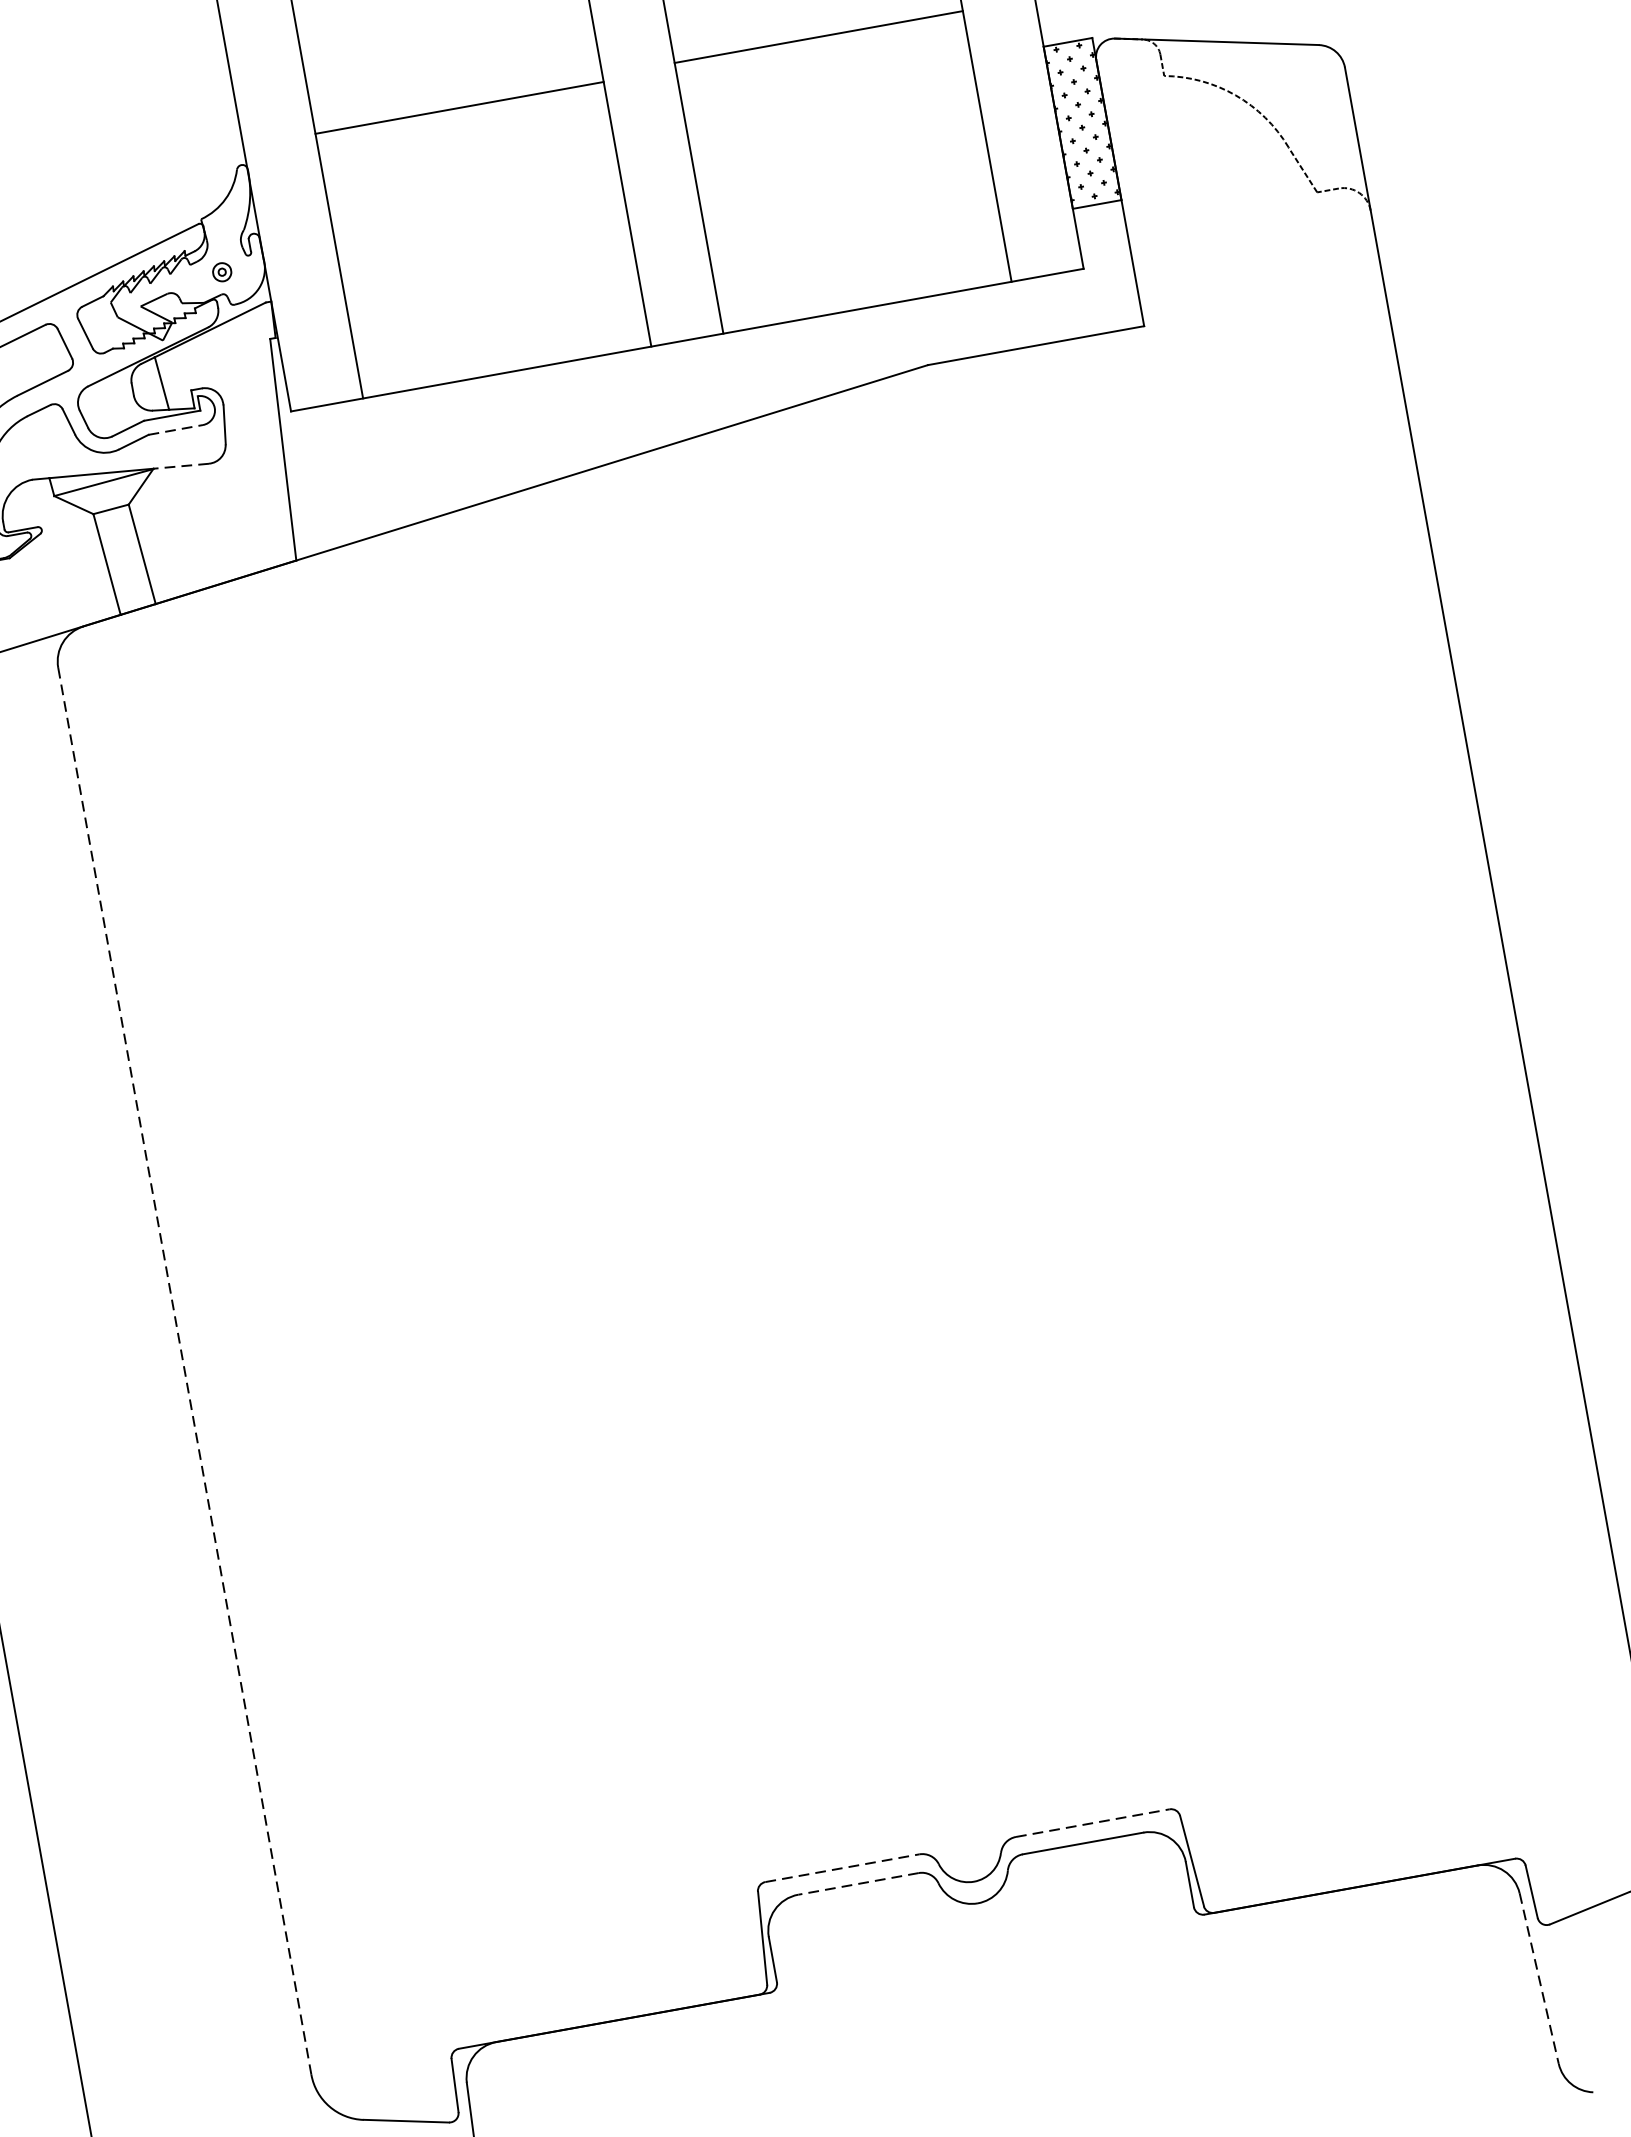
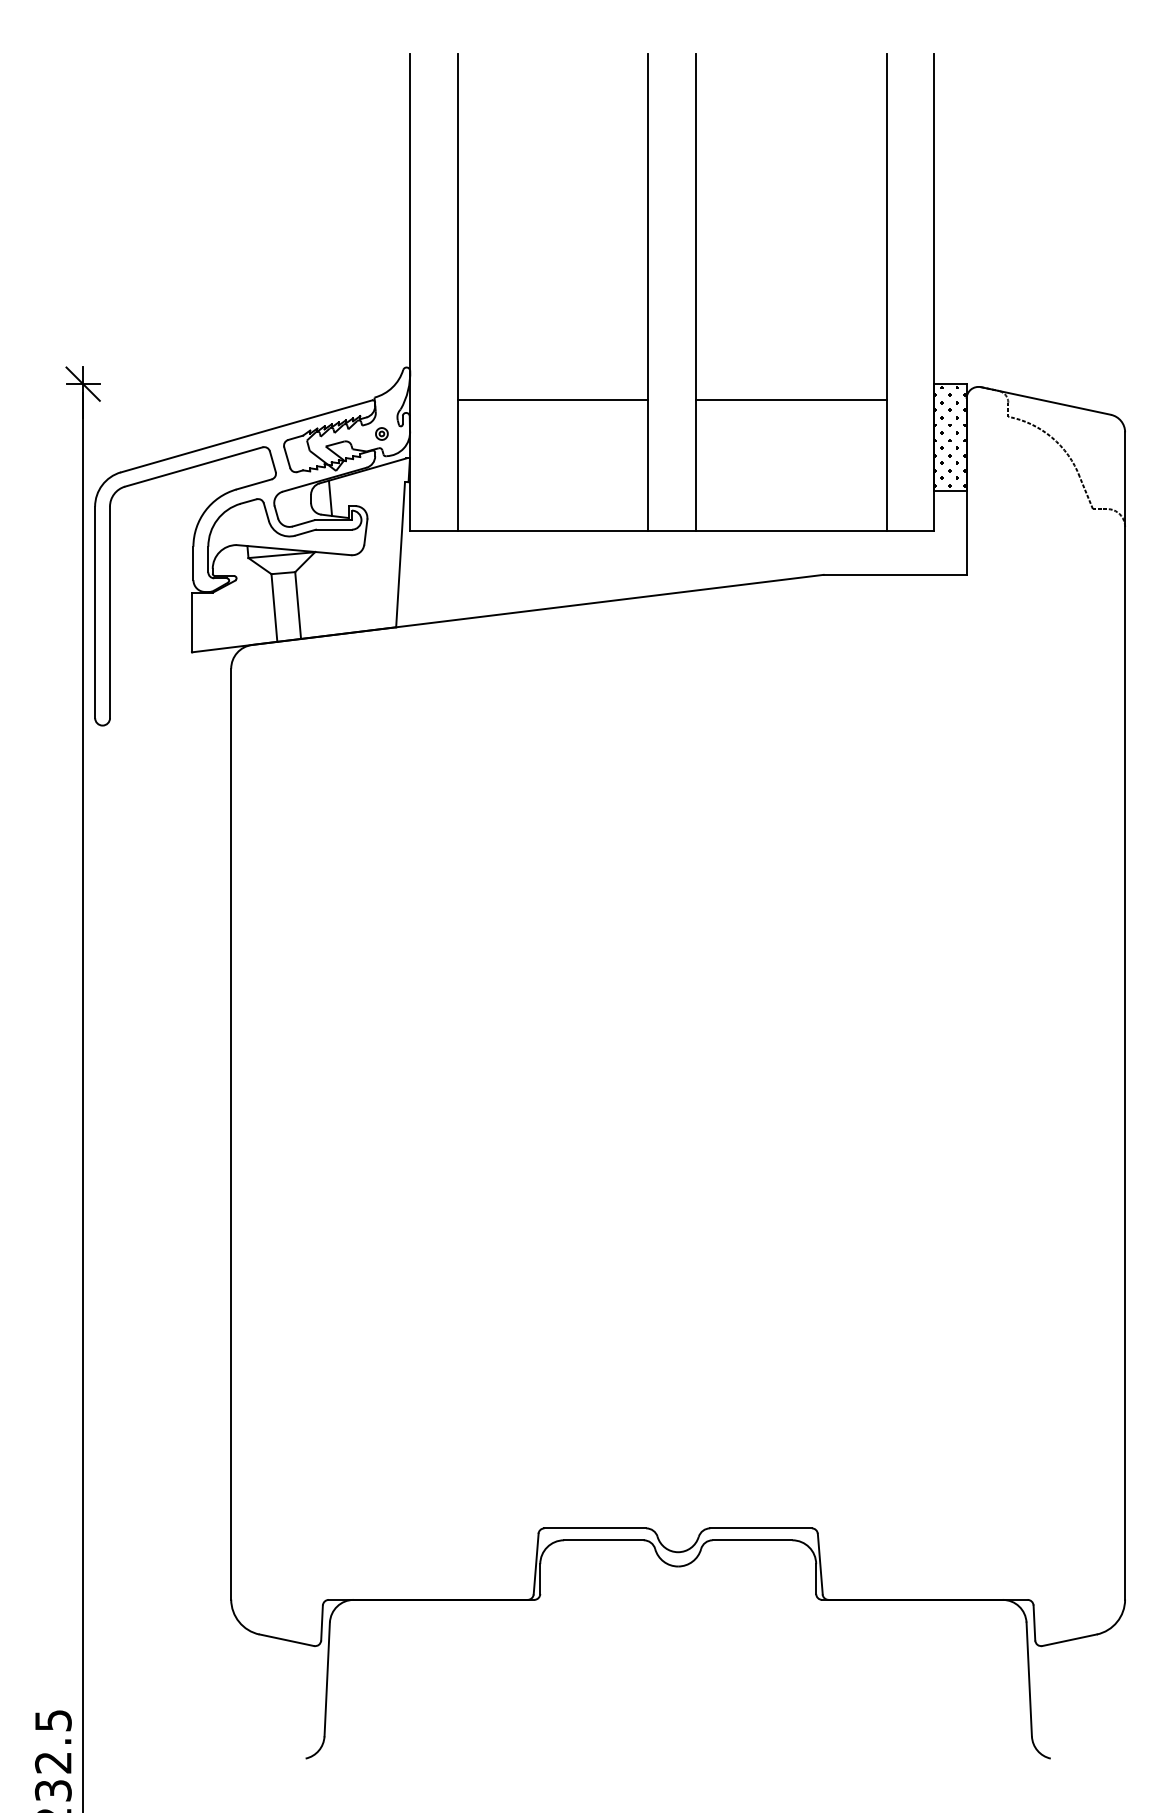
line: (819, 37) -> (791, 400), moved
line: (458, 108) -> (552, 400), moved
line: (175, 429) -> (333, 529), dashed -> solid
line: (180, 466) -> (332, 553), dashed -> solid
line: (185, 1371) -> (231, 1134), dashed -> solid
line: (1093, 1823) -> (761, 1528), dashed -> solid
line: (842, 1868) -> (595, 1528), dashed -> solid
line: (857, 1884) -> (603, 1540), dashed -> solid
line: (1539, 1978) -> (1029, 1679), dashed -> solid

